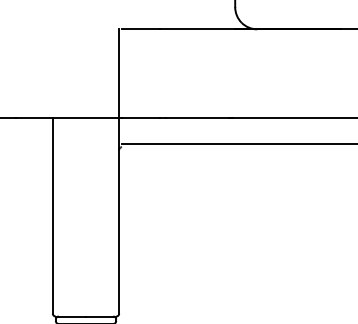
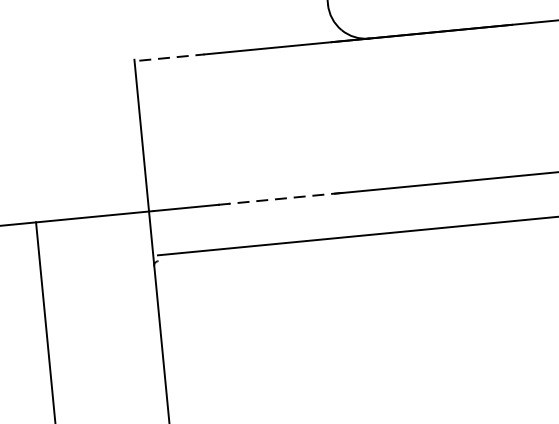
line: (141, 29) -> (172, 57), solid -> dashed
line: (199, 117) -> (285, 197), solid -> dashed

